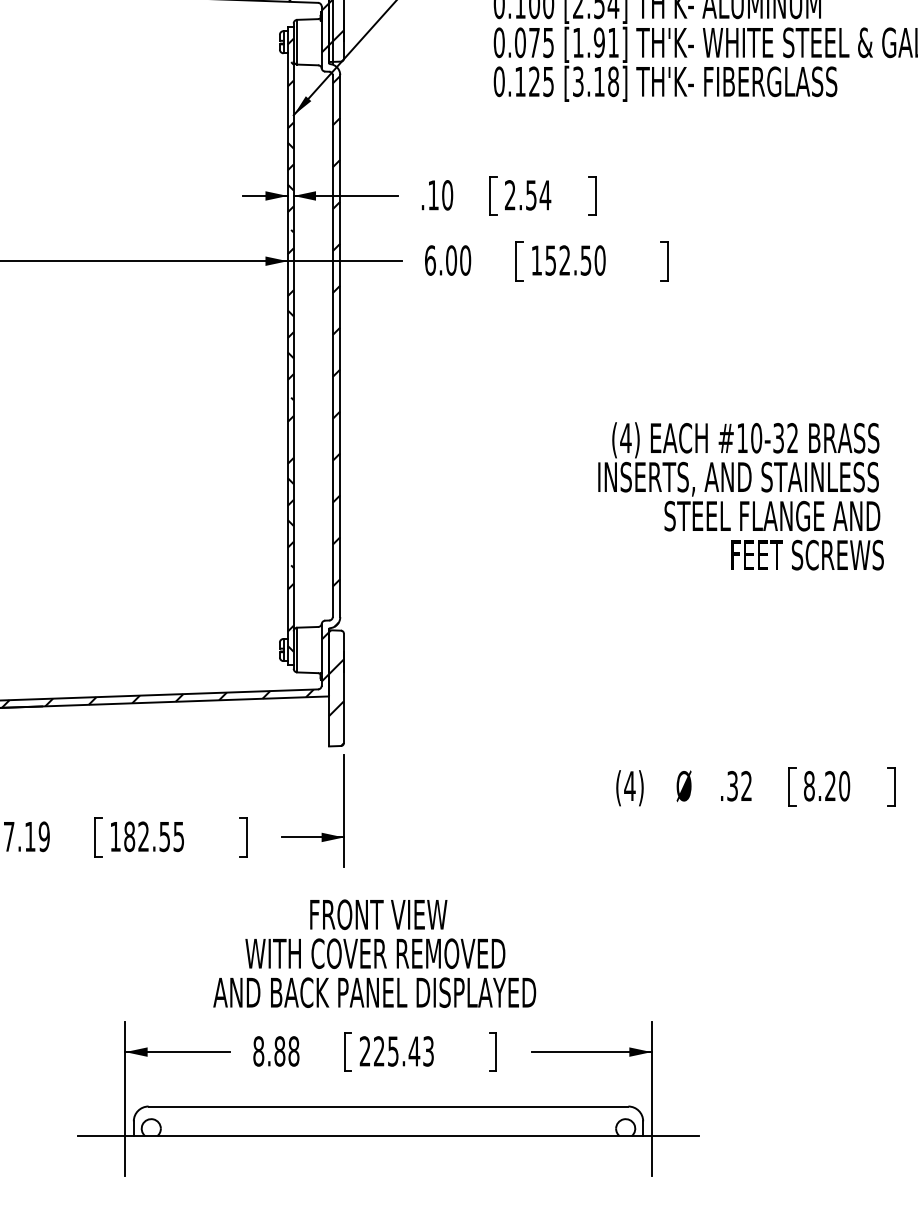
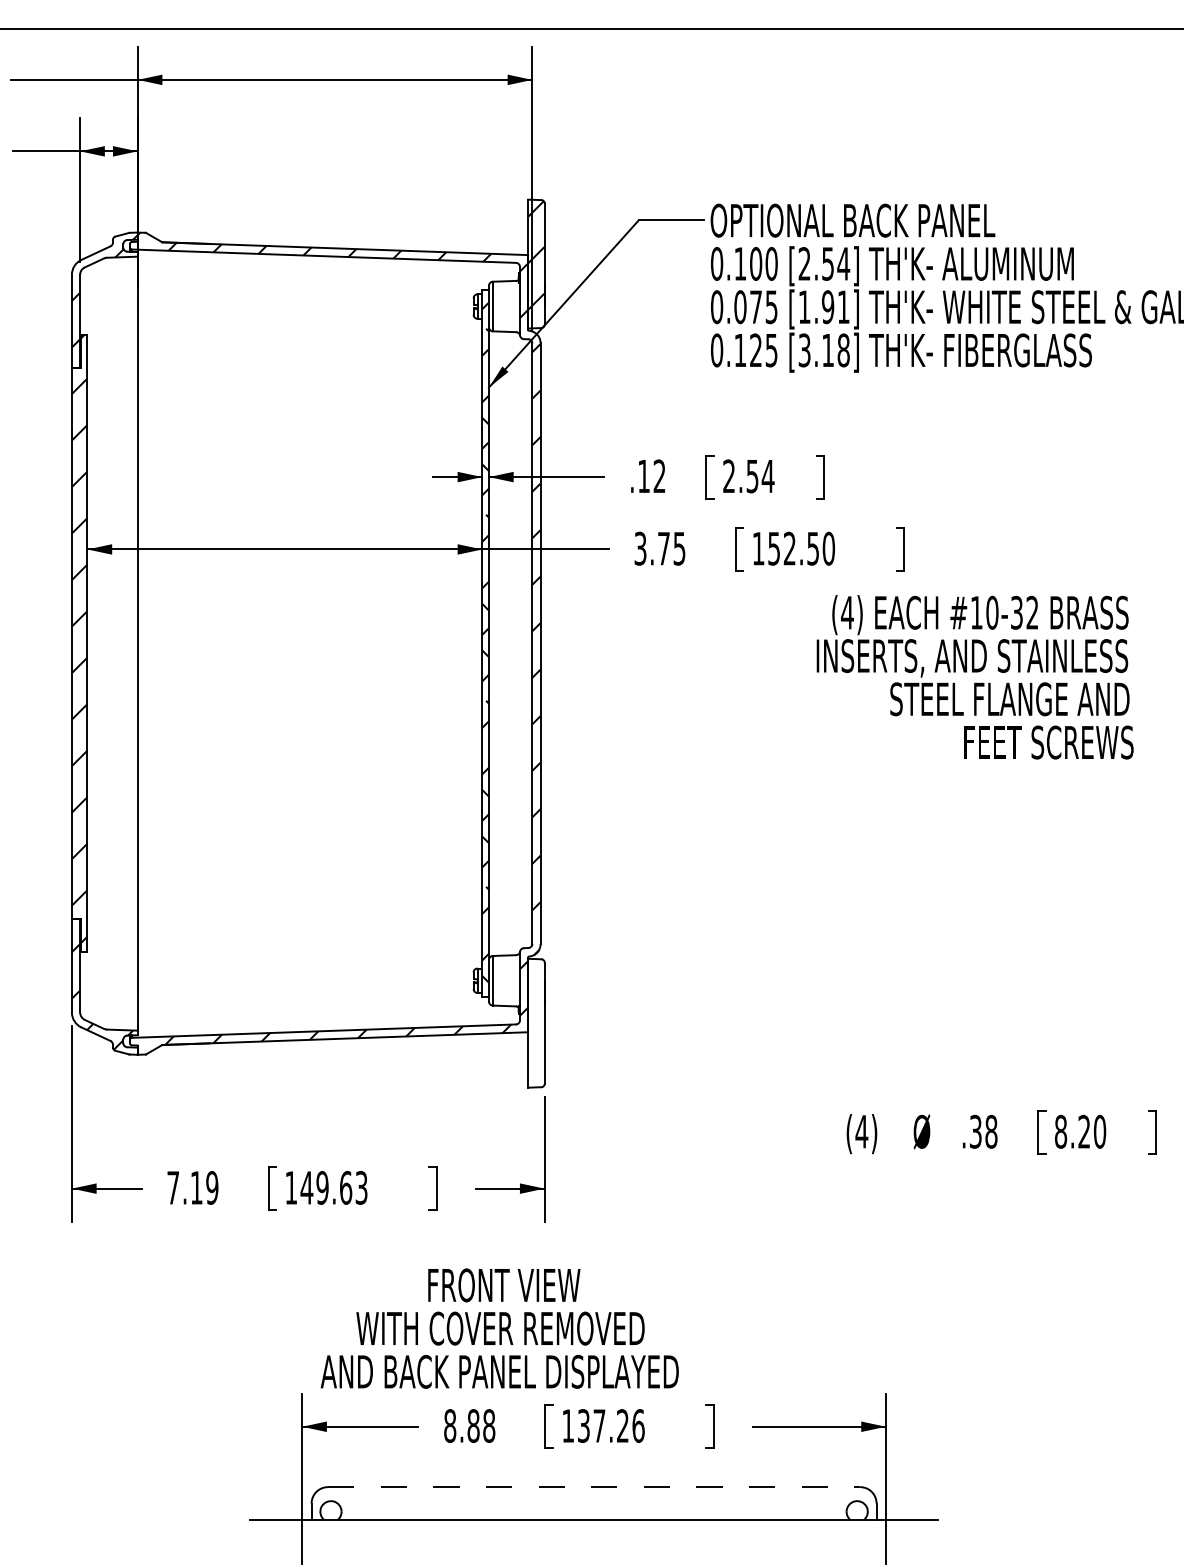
text: (447, 195) -> (659, 476), .10 -> .12
text: (447, 260) -> (659, 548), 6.00 -> 3.75
text: (740, 496) -> (974, 677), moved
hatch: (336, 687) -> (536, 1022), removed
text: (746, 785) -> (991, 1131), .32 -> .38
text: (153, 836) -> (333, 1187), 182.55 -> 149.63
text: (374, 953) -> (499, 1328), moved
text: (396, 1051) -> (603, 1426), 225.43 -> 137.26
line: (388, 1106) -> (594, 1487), solid -> dashed

